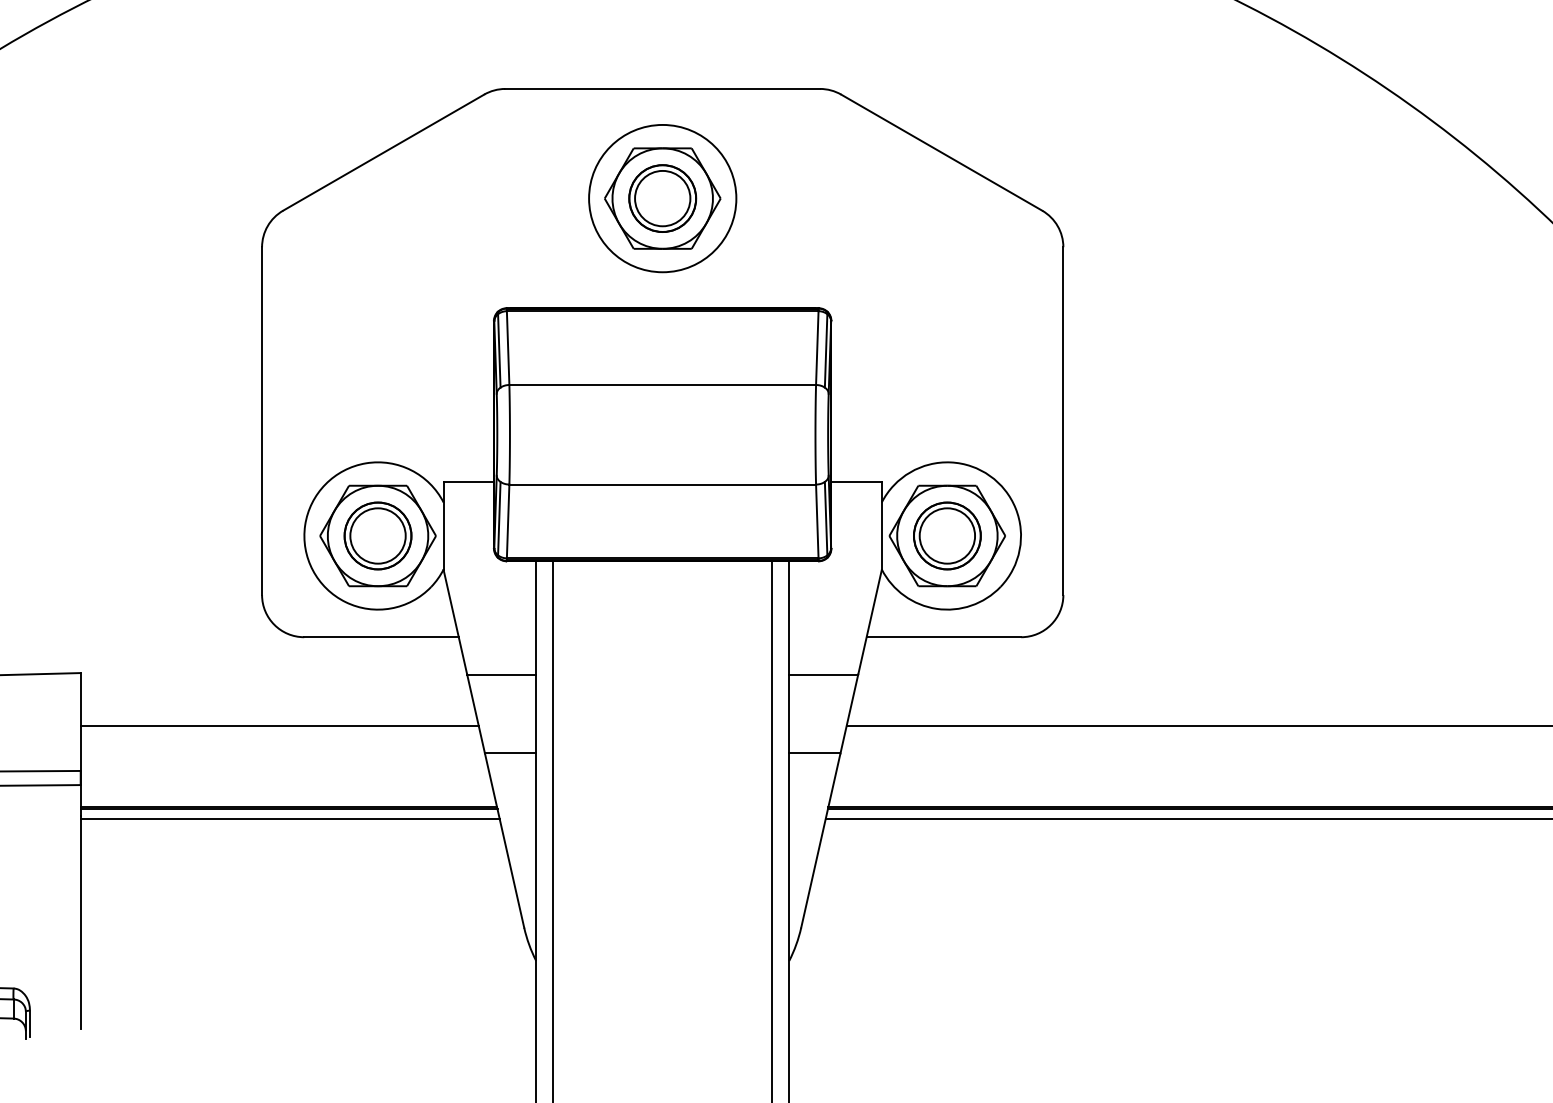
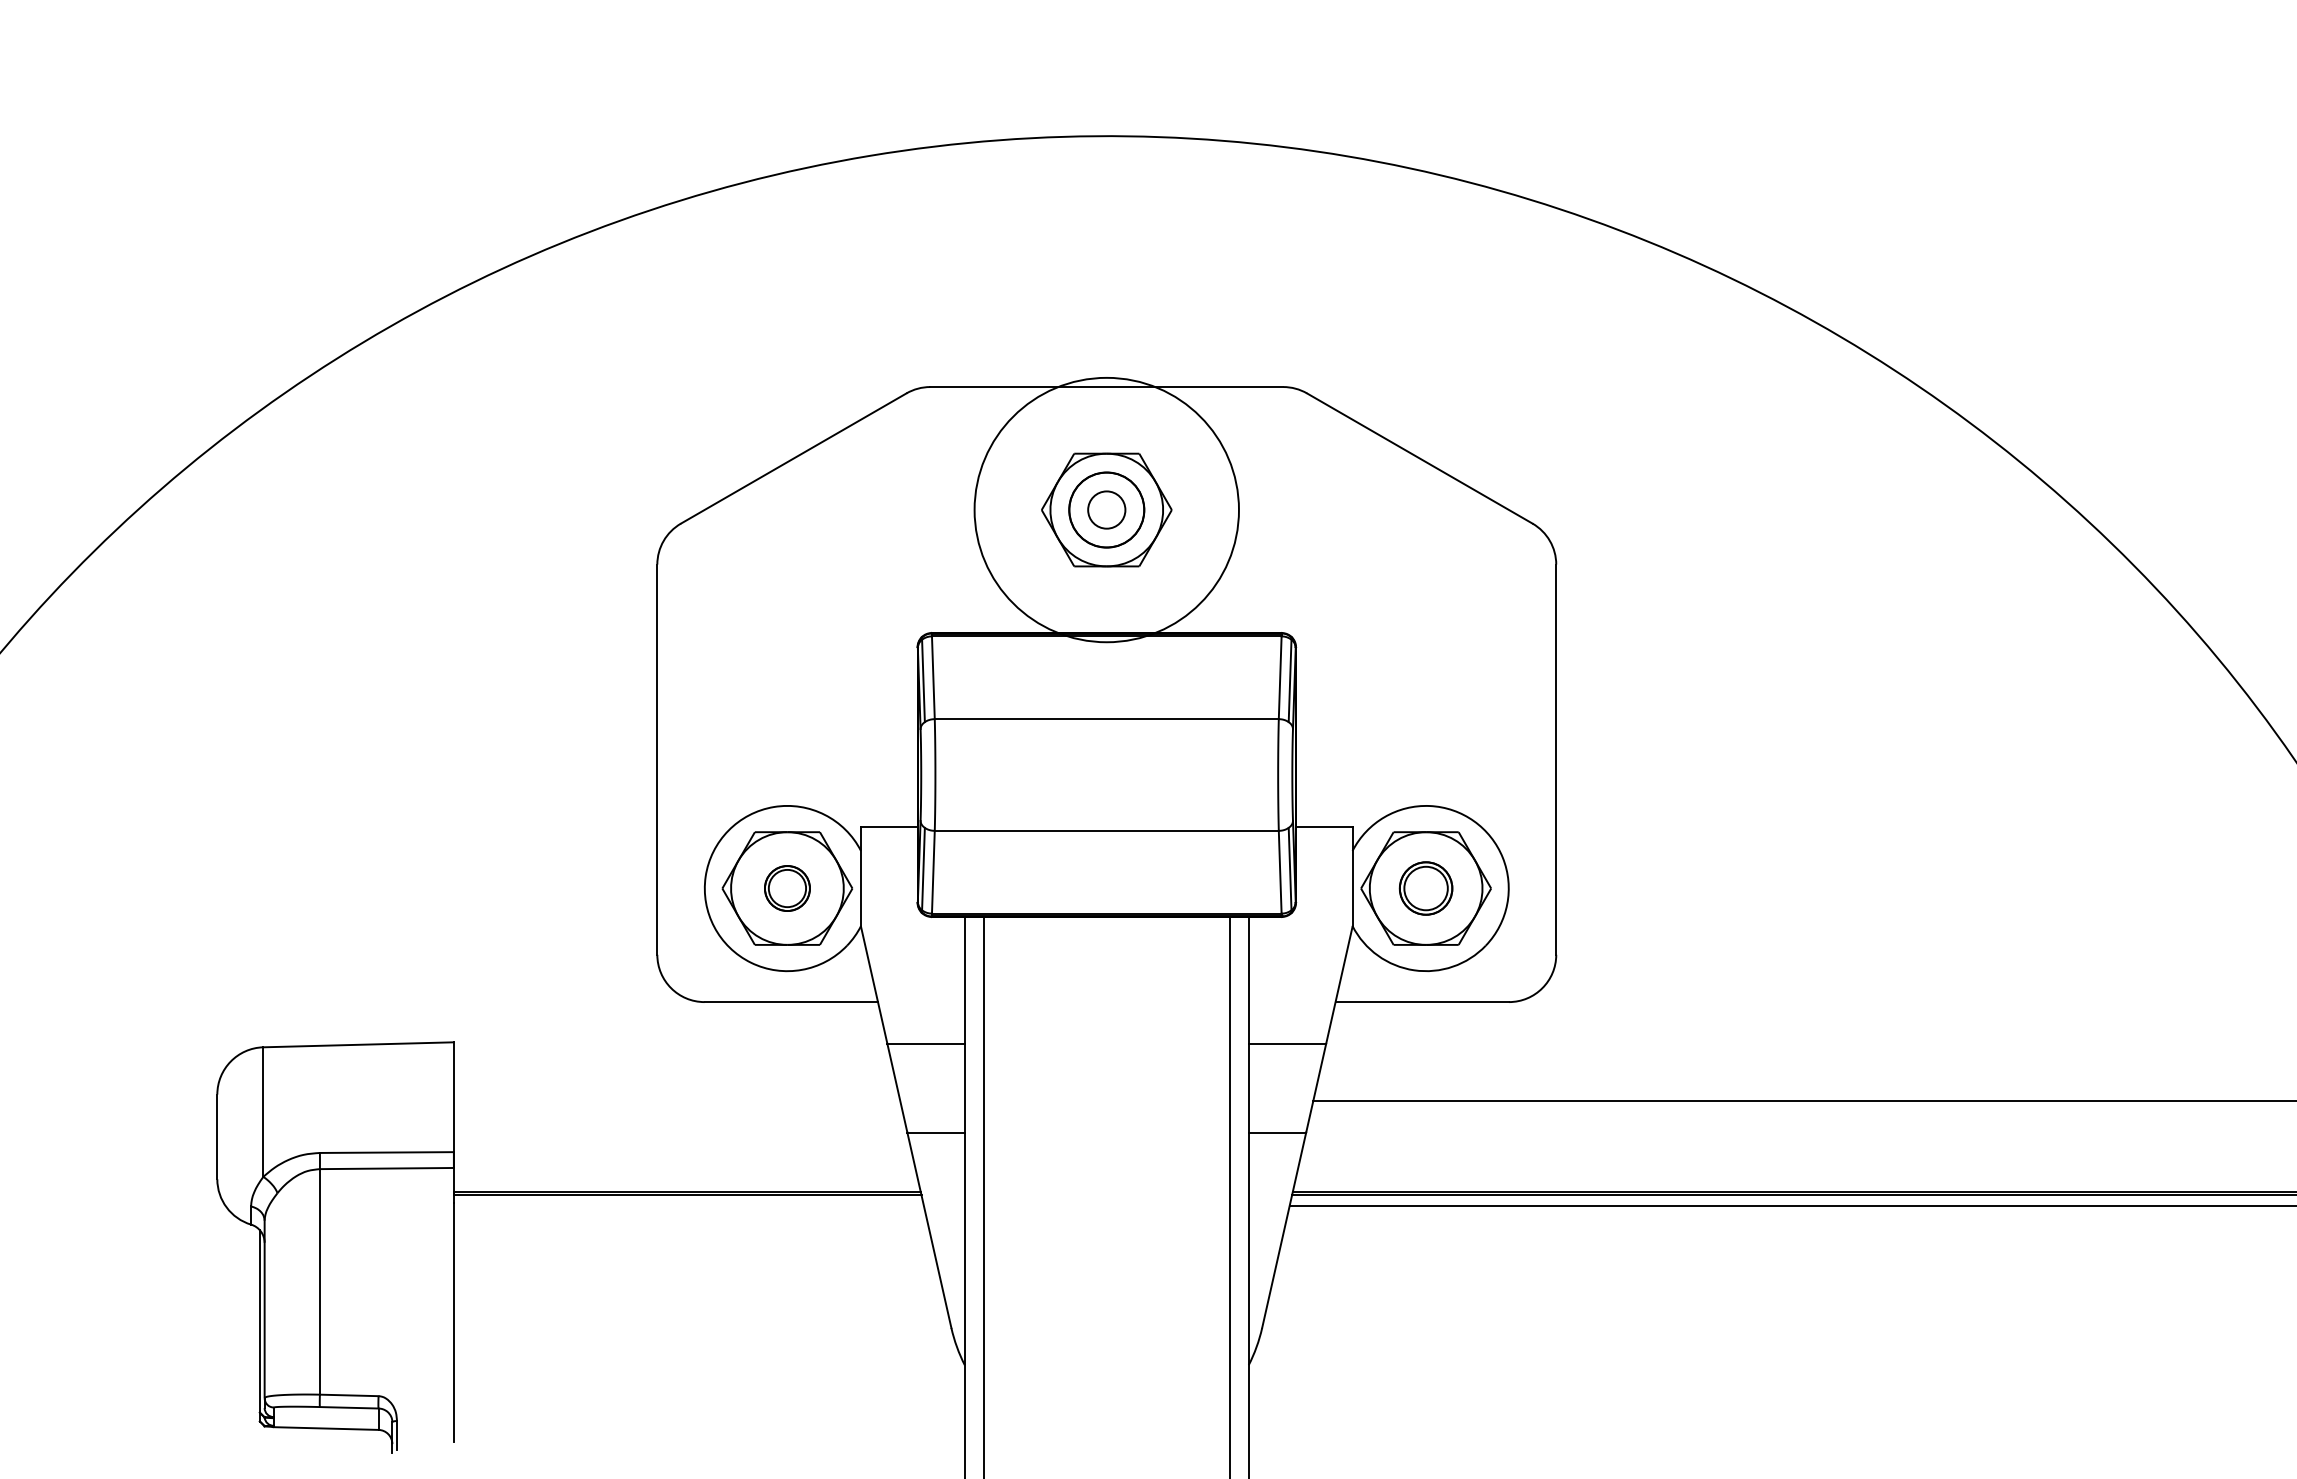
circle: (662, 198) -> (1106, 509), size x1.6
circle: (662, 199) -> (1106, 510), size x0.6
part: (378, 535) -> (787, 888), size x0.6
part: (946, 535) -> (1425, 888), size x0.7
line: (279, 725) -> (676, 1101), removed
line: (289, 818) -> (688, 1205), removed

